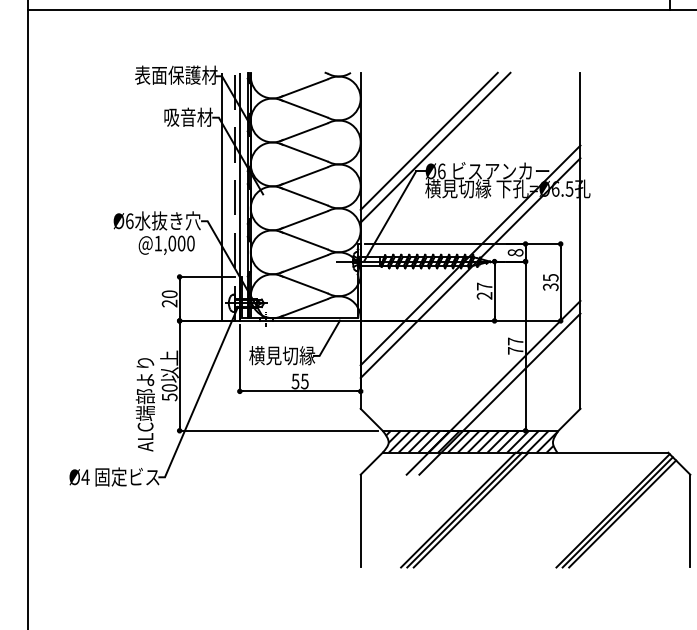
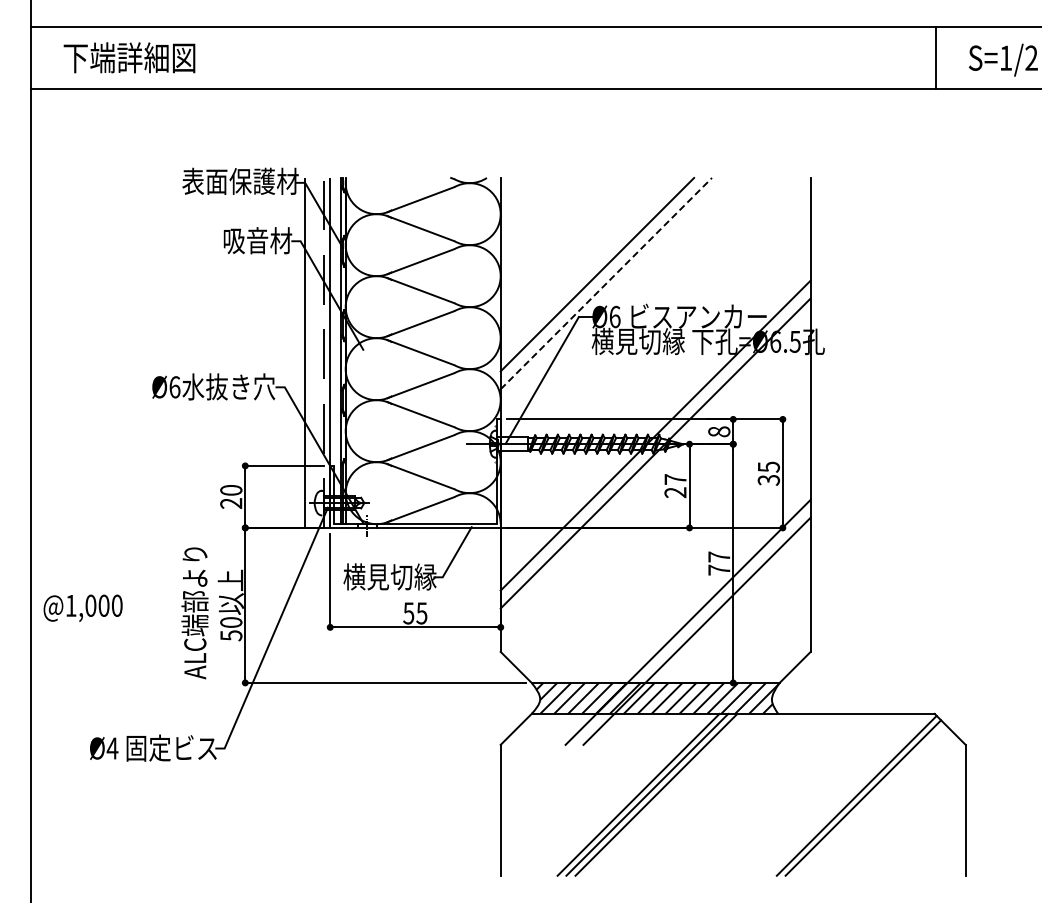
line: (435, 147) -> (606, 283), solid -> dashed
text: (166, 244) -> (82, 607), moved
text: (145, 404) -> (194, 613), moved
line: (622, 513) -> (869, 799), removed

